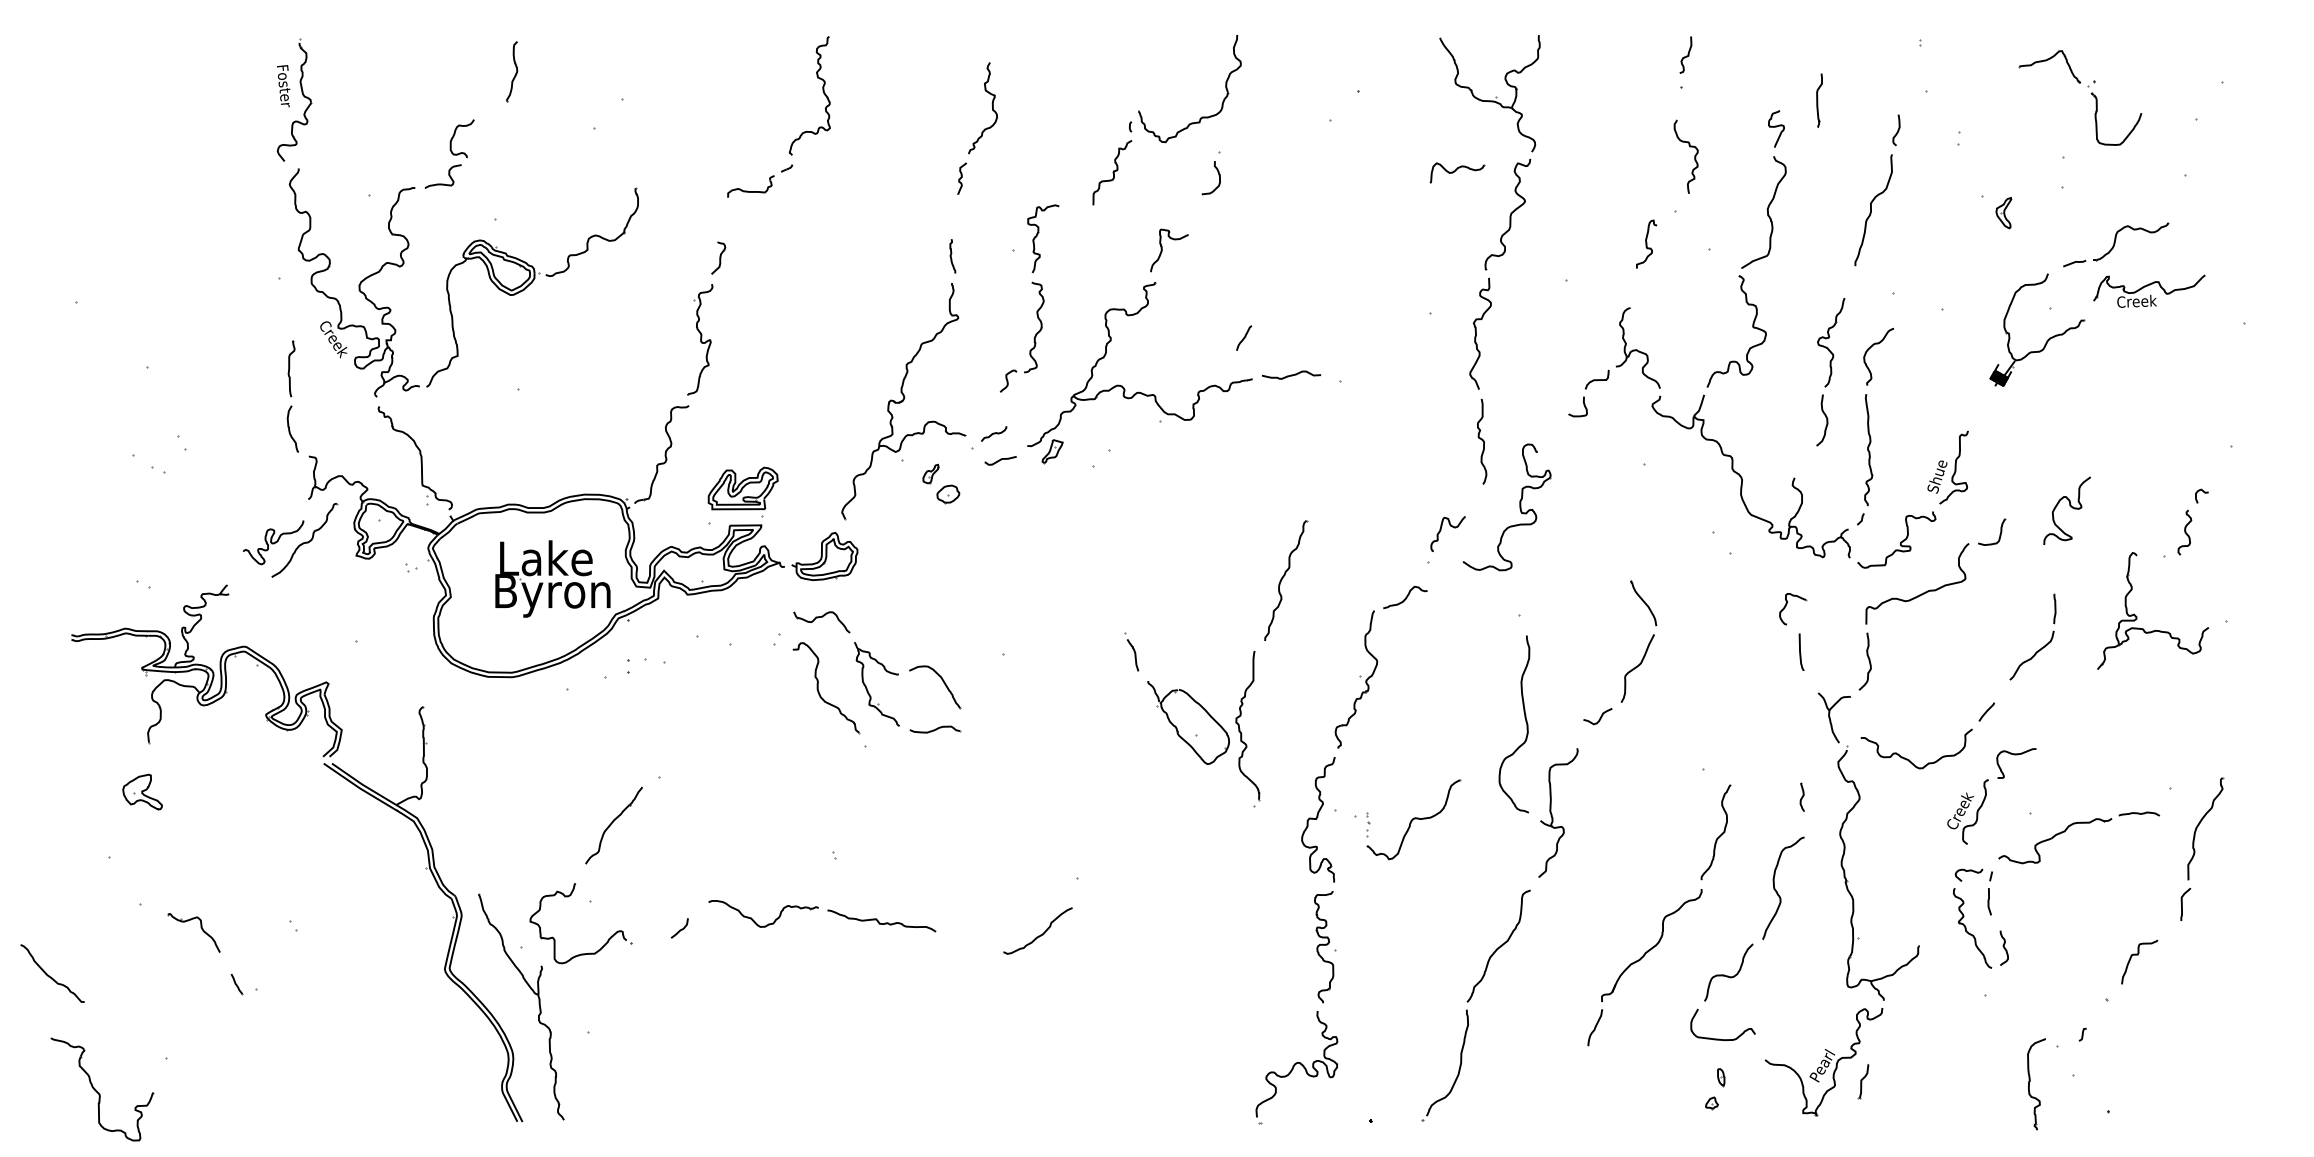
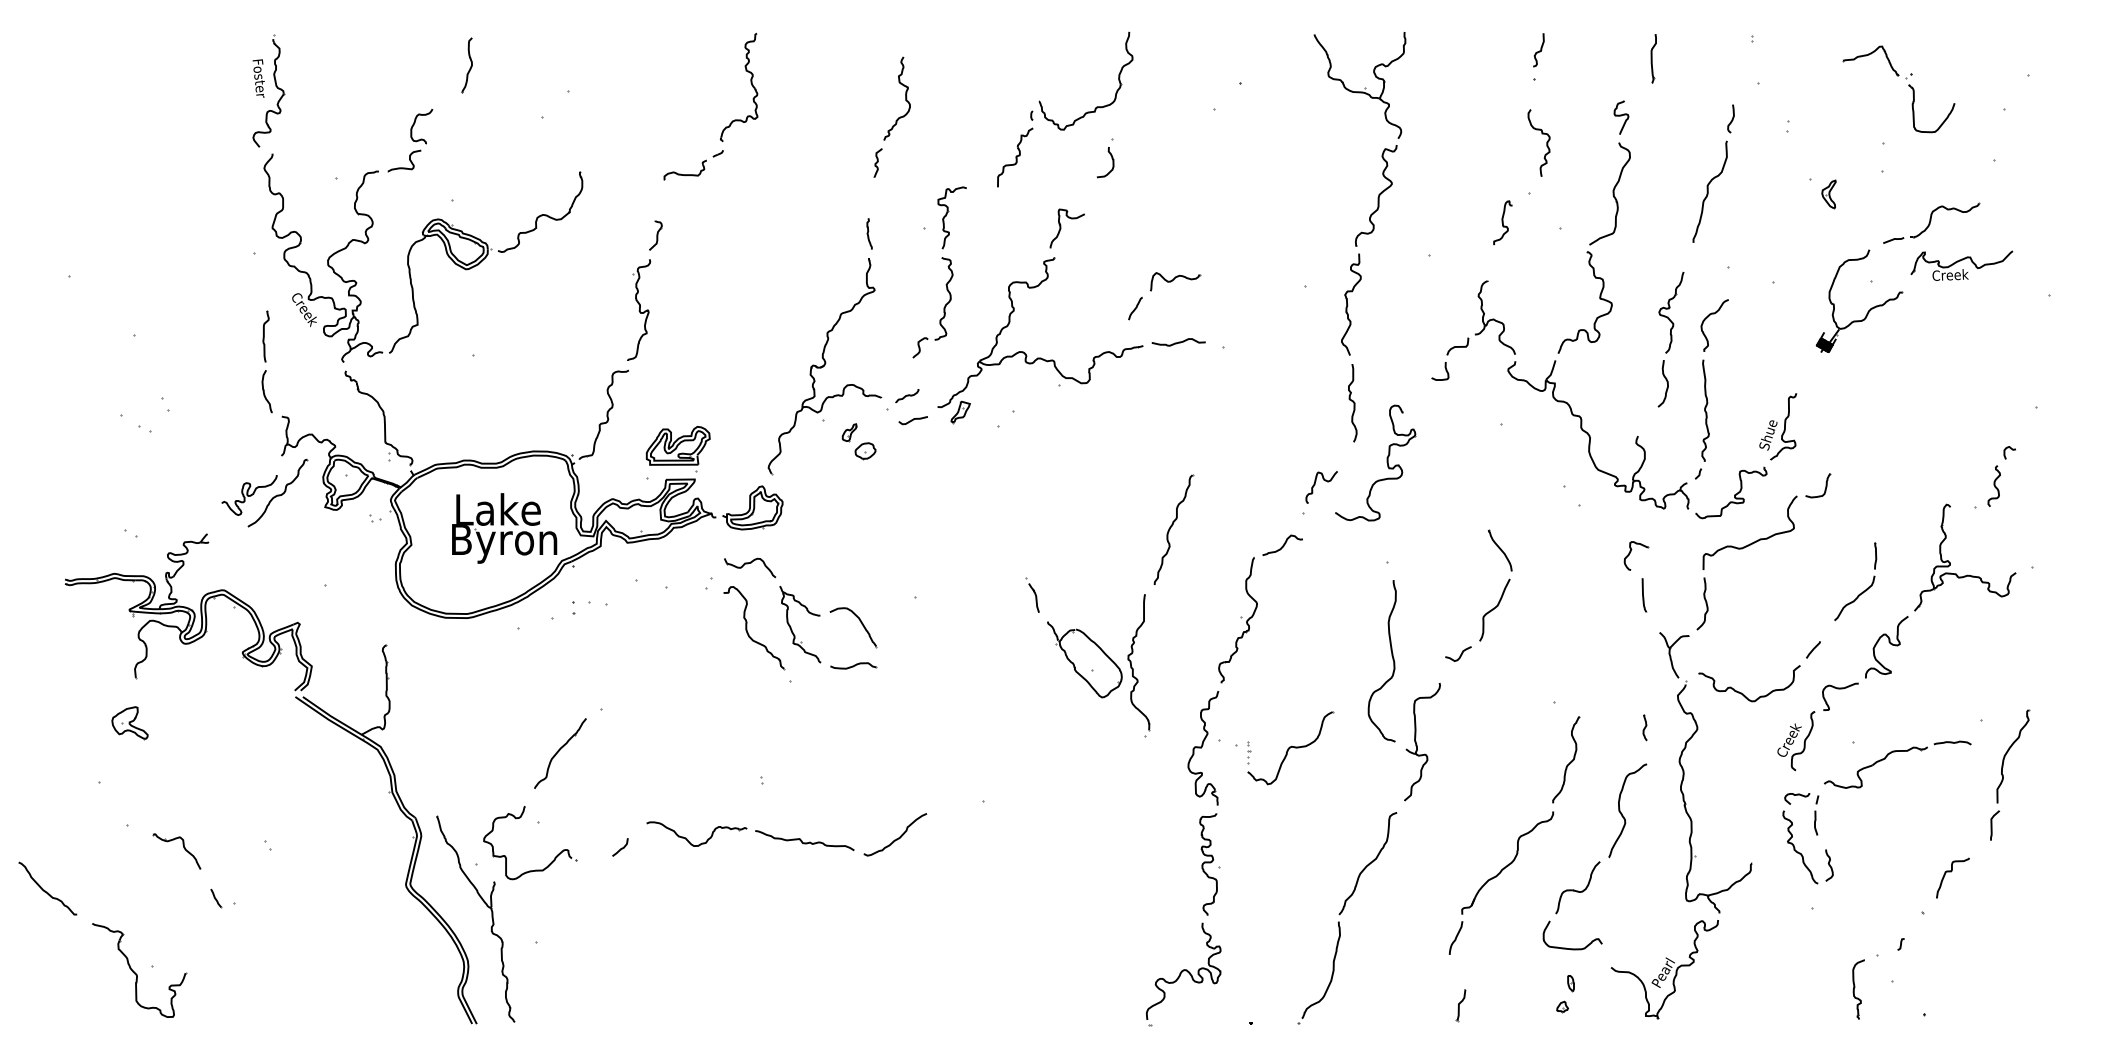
part: (1819, 100) -> (1653, 58), moved
part: (1457, 172) -> (1175, 281), moved
curve: (2070, 506) -> (1889, 643), moved
curve: (1039, 935) -> (896, 838), moved
part: (1863, 1081) -> (1460, 1005), moved
part: (2036, 1084) -> (1858, 989), size x0.71
part: (102, 1089) -> (139, 970), moved

